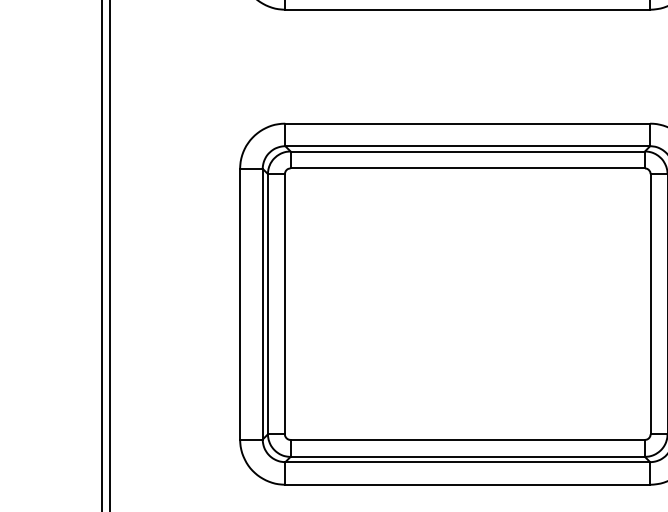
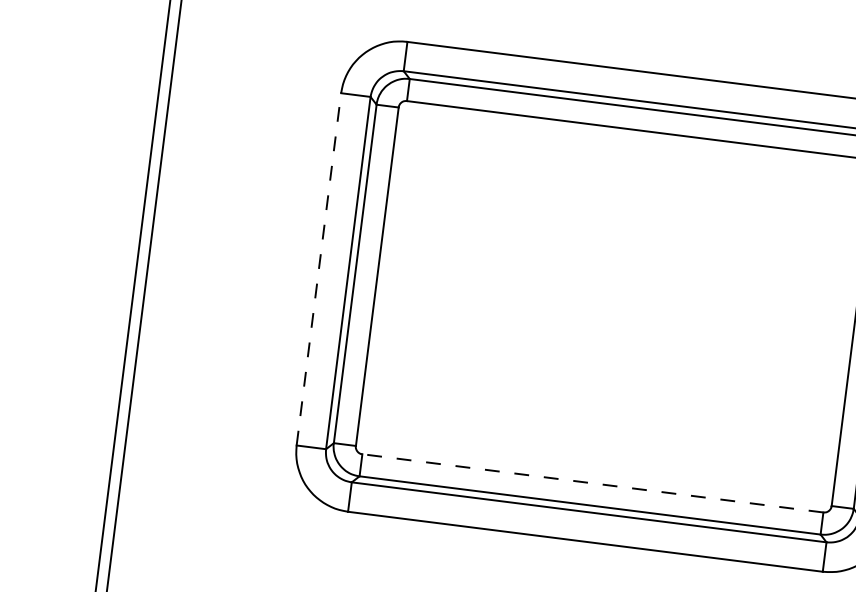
line: (240, 303) -> (319, 268), solid -> dashed
line: (467, 439) -> (592, 482), solid -> dashed

